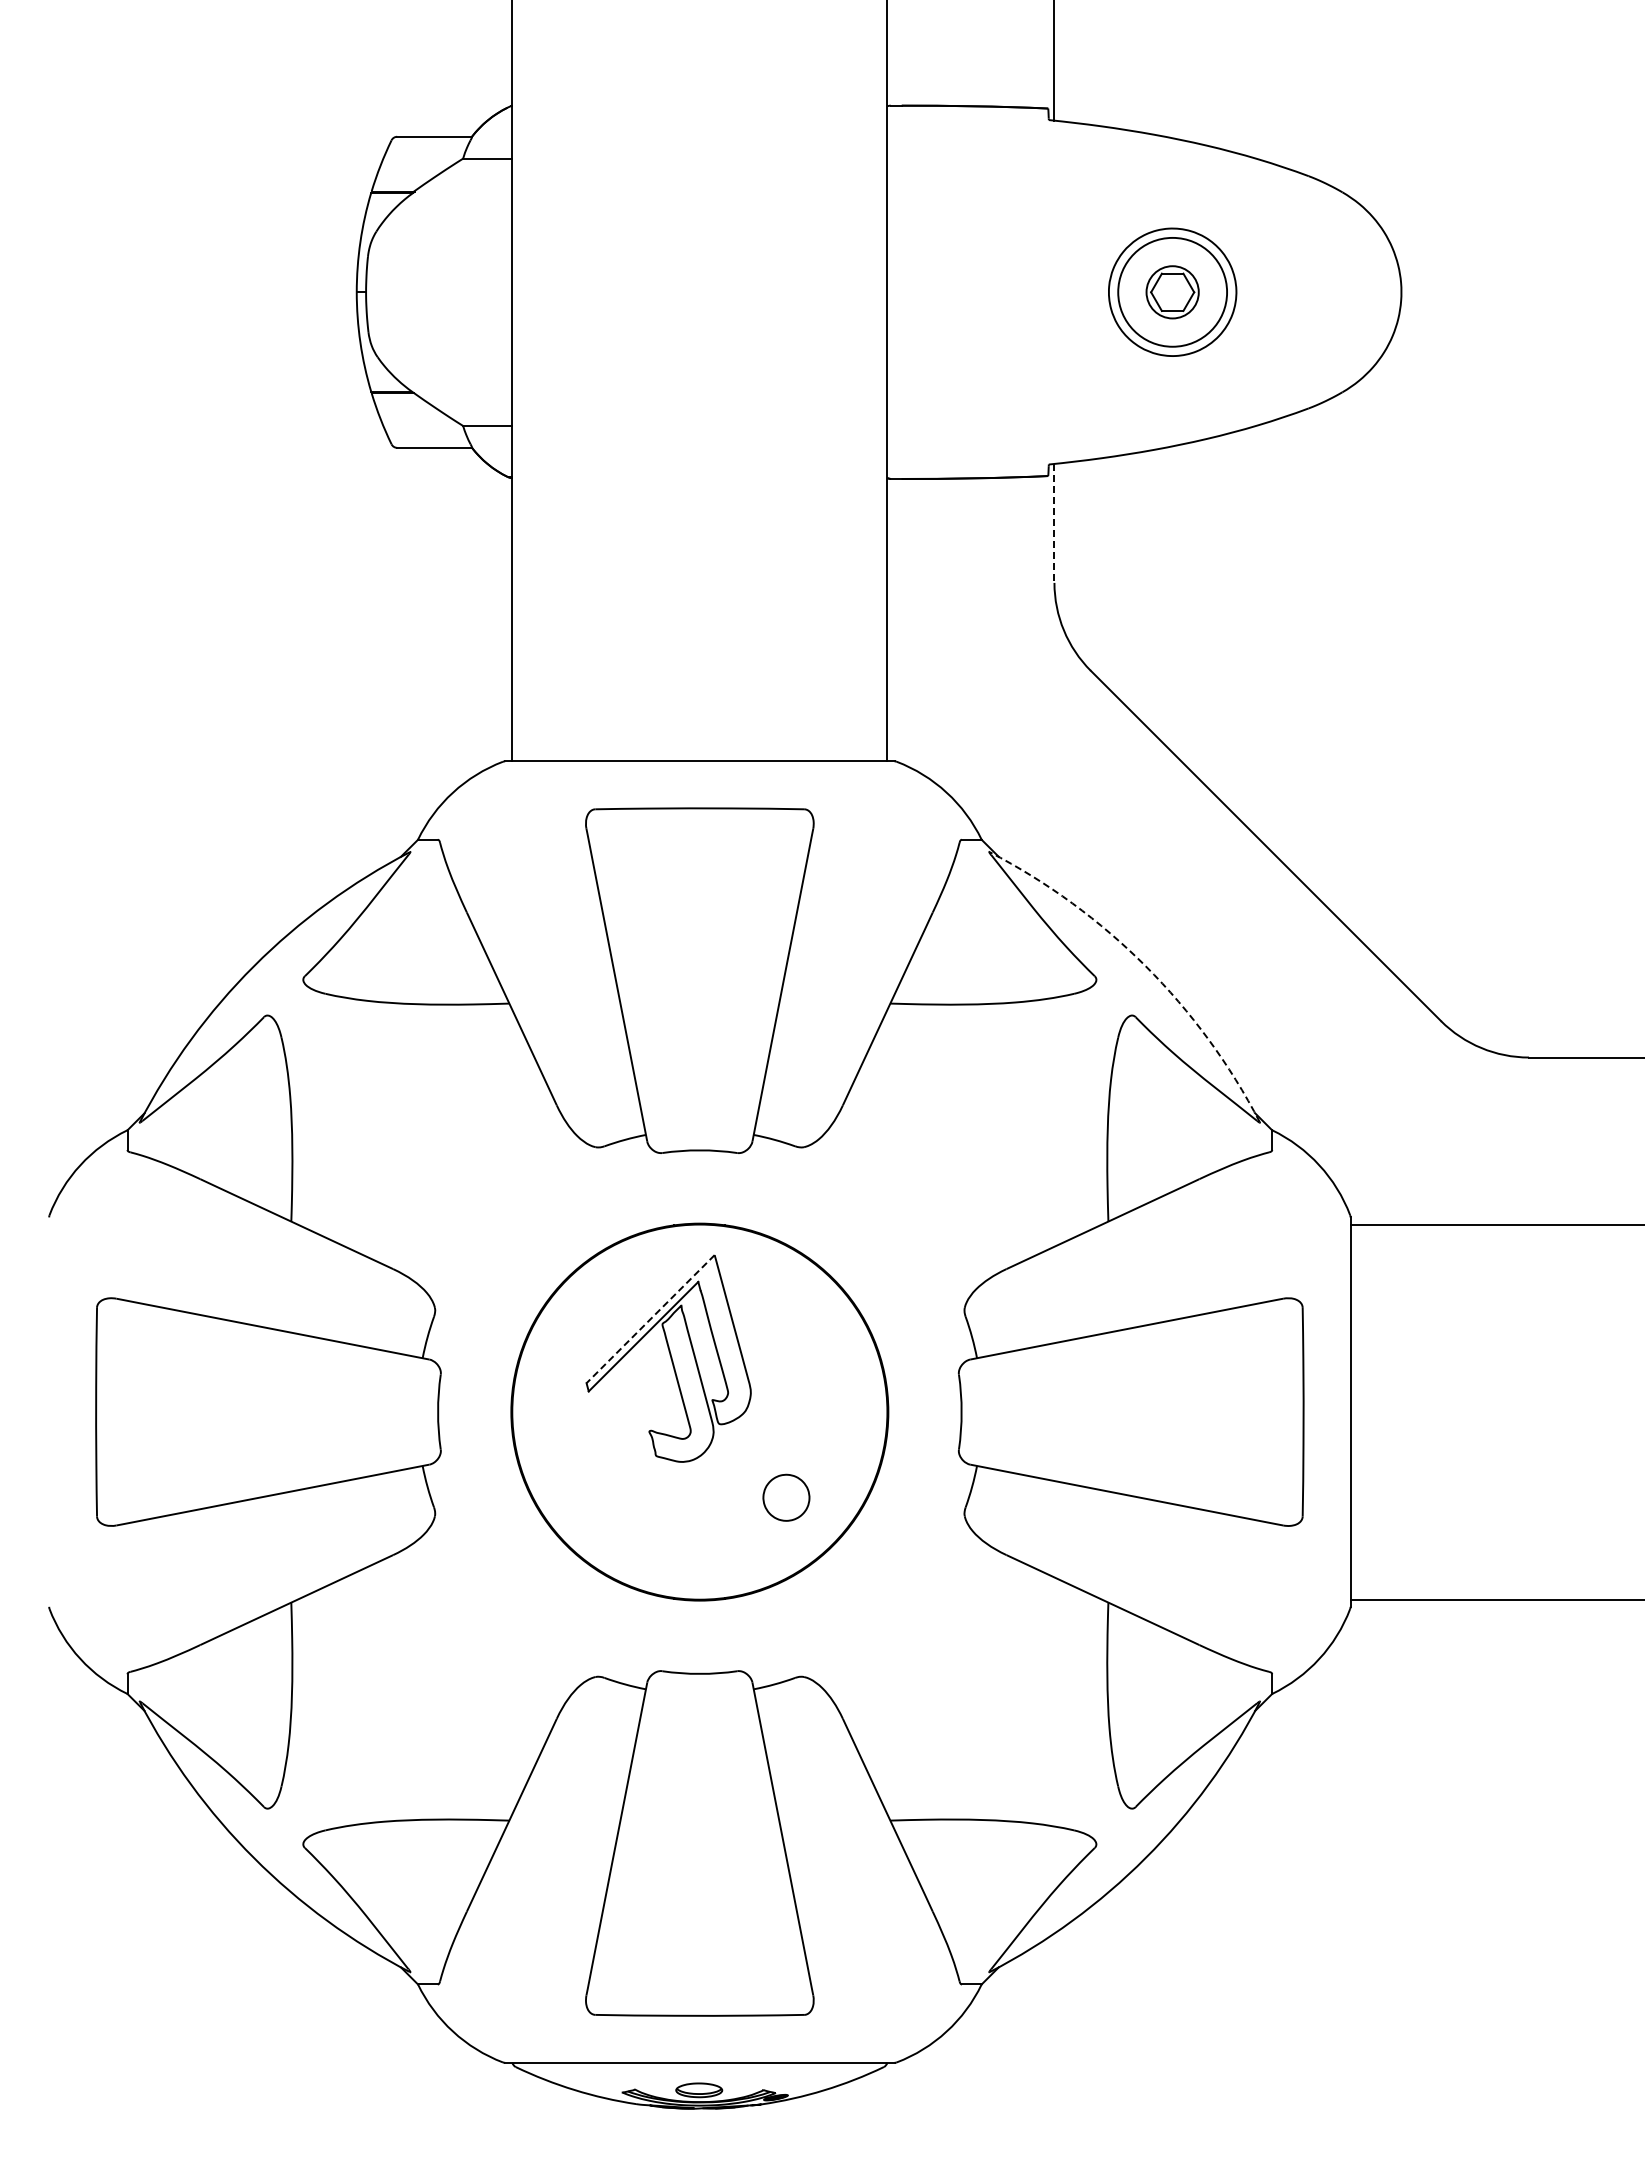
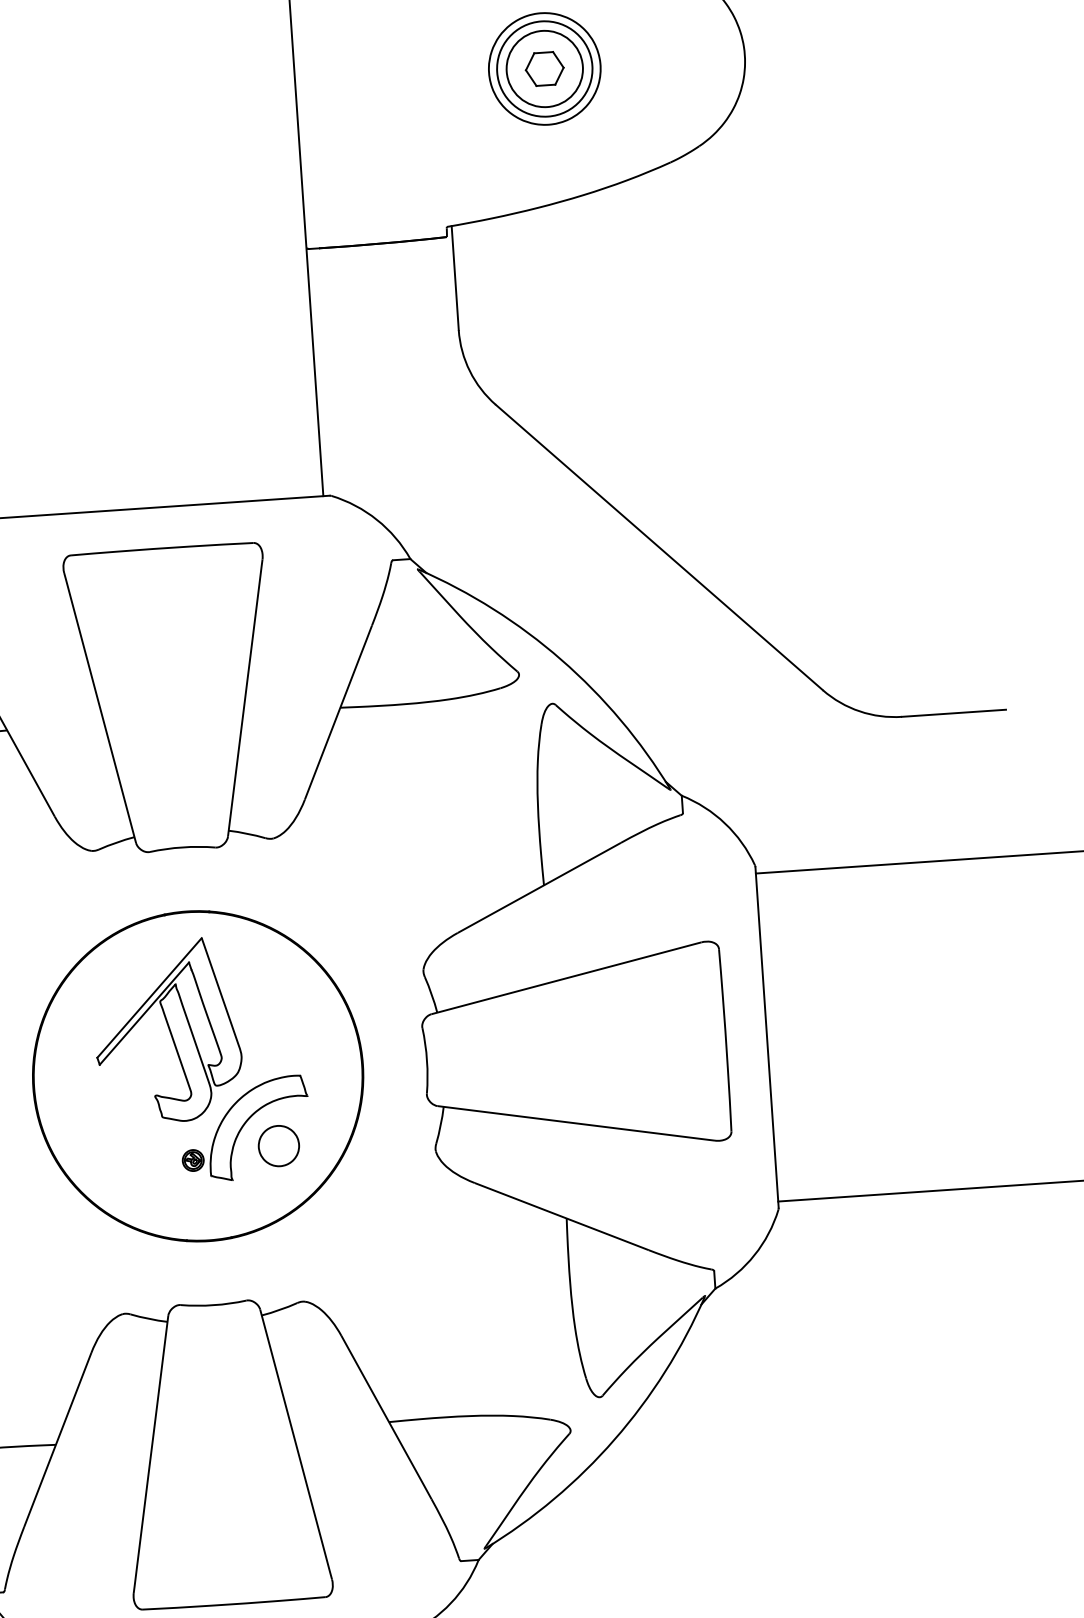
circle: (1172, 291) -> (544, 68), size x1.67
line: (1054, 523) -> (455, 278), dashed -> solid
arc: (1145, 966) -> (561, 660), dashed -> solid
line: (650, 1319) -> (149, 998), dashed -> solid
part: (748, 1475) -> (244, 1128), added

